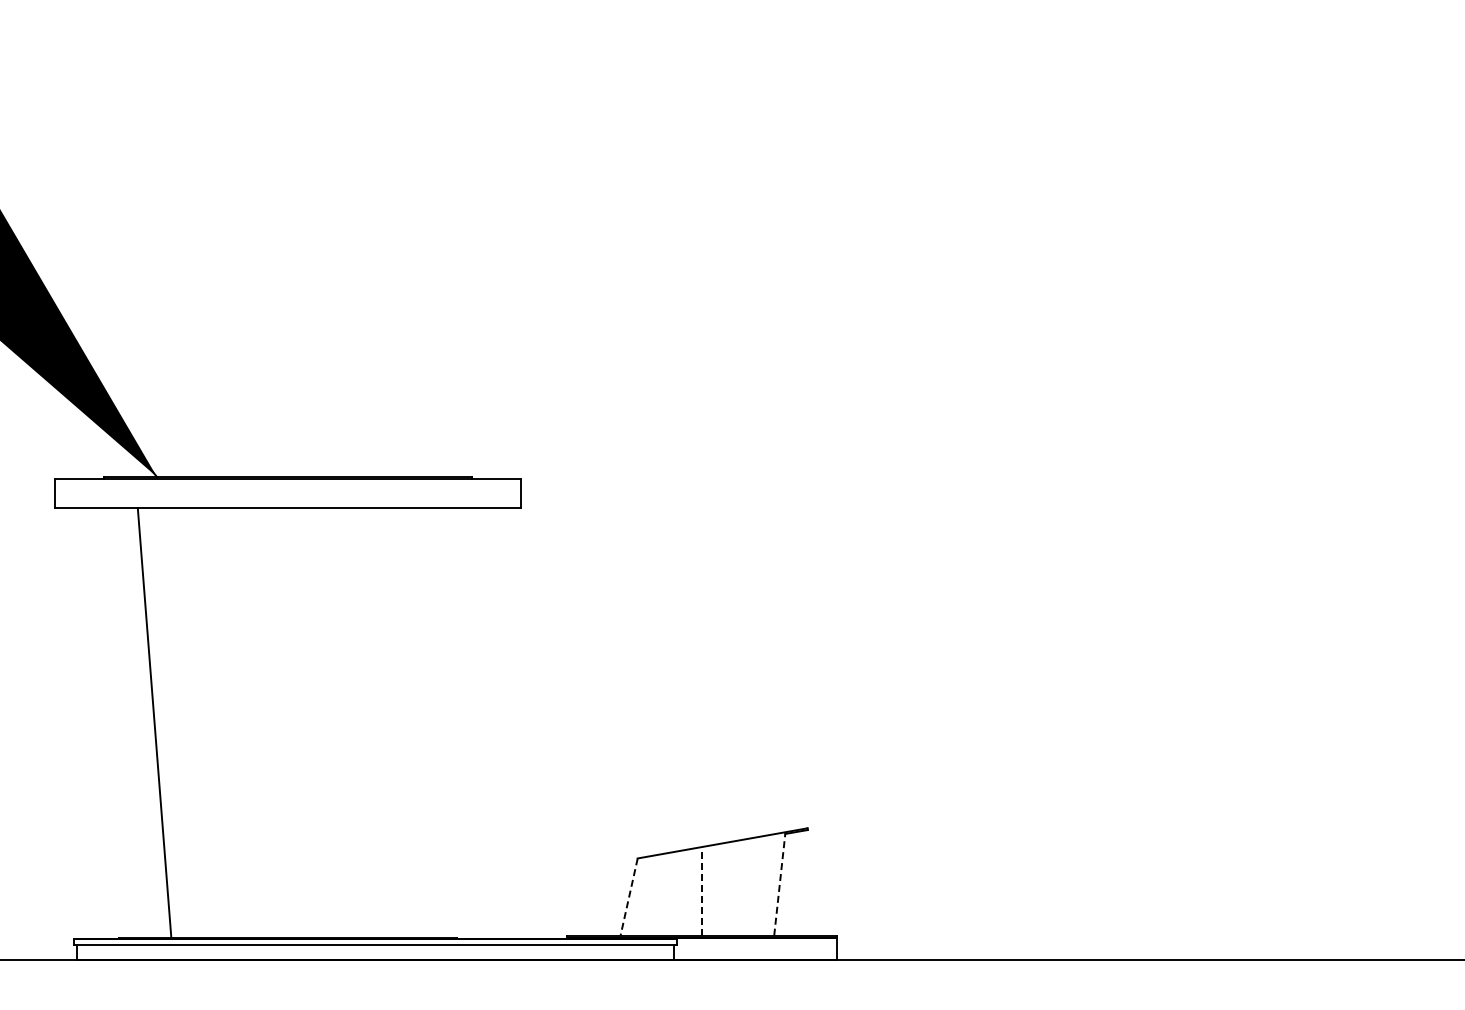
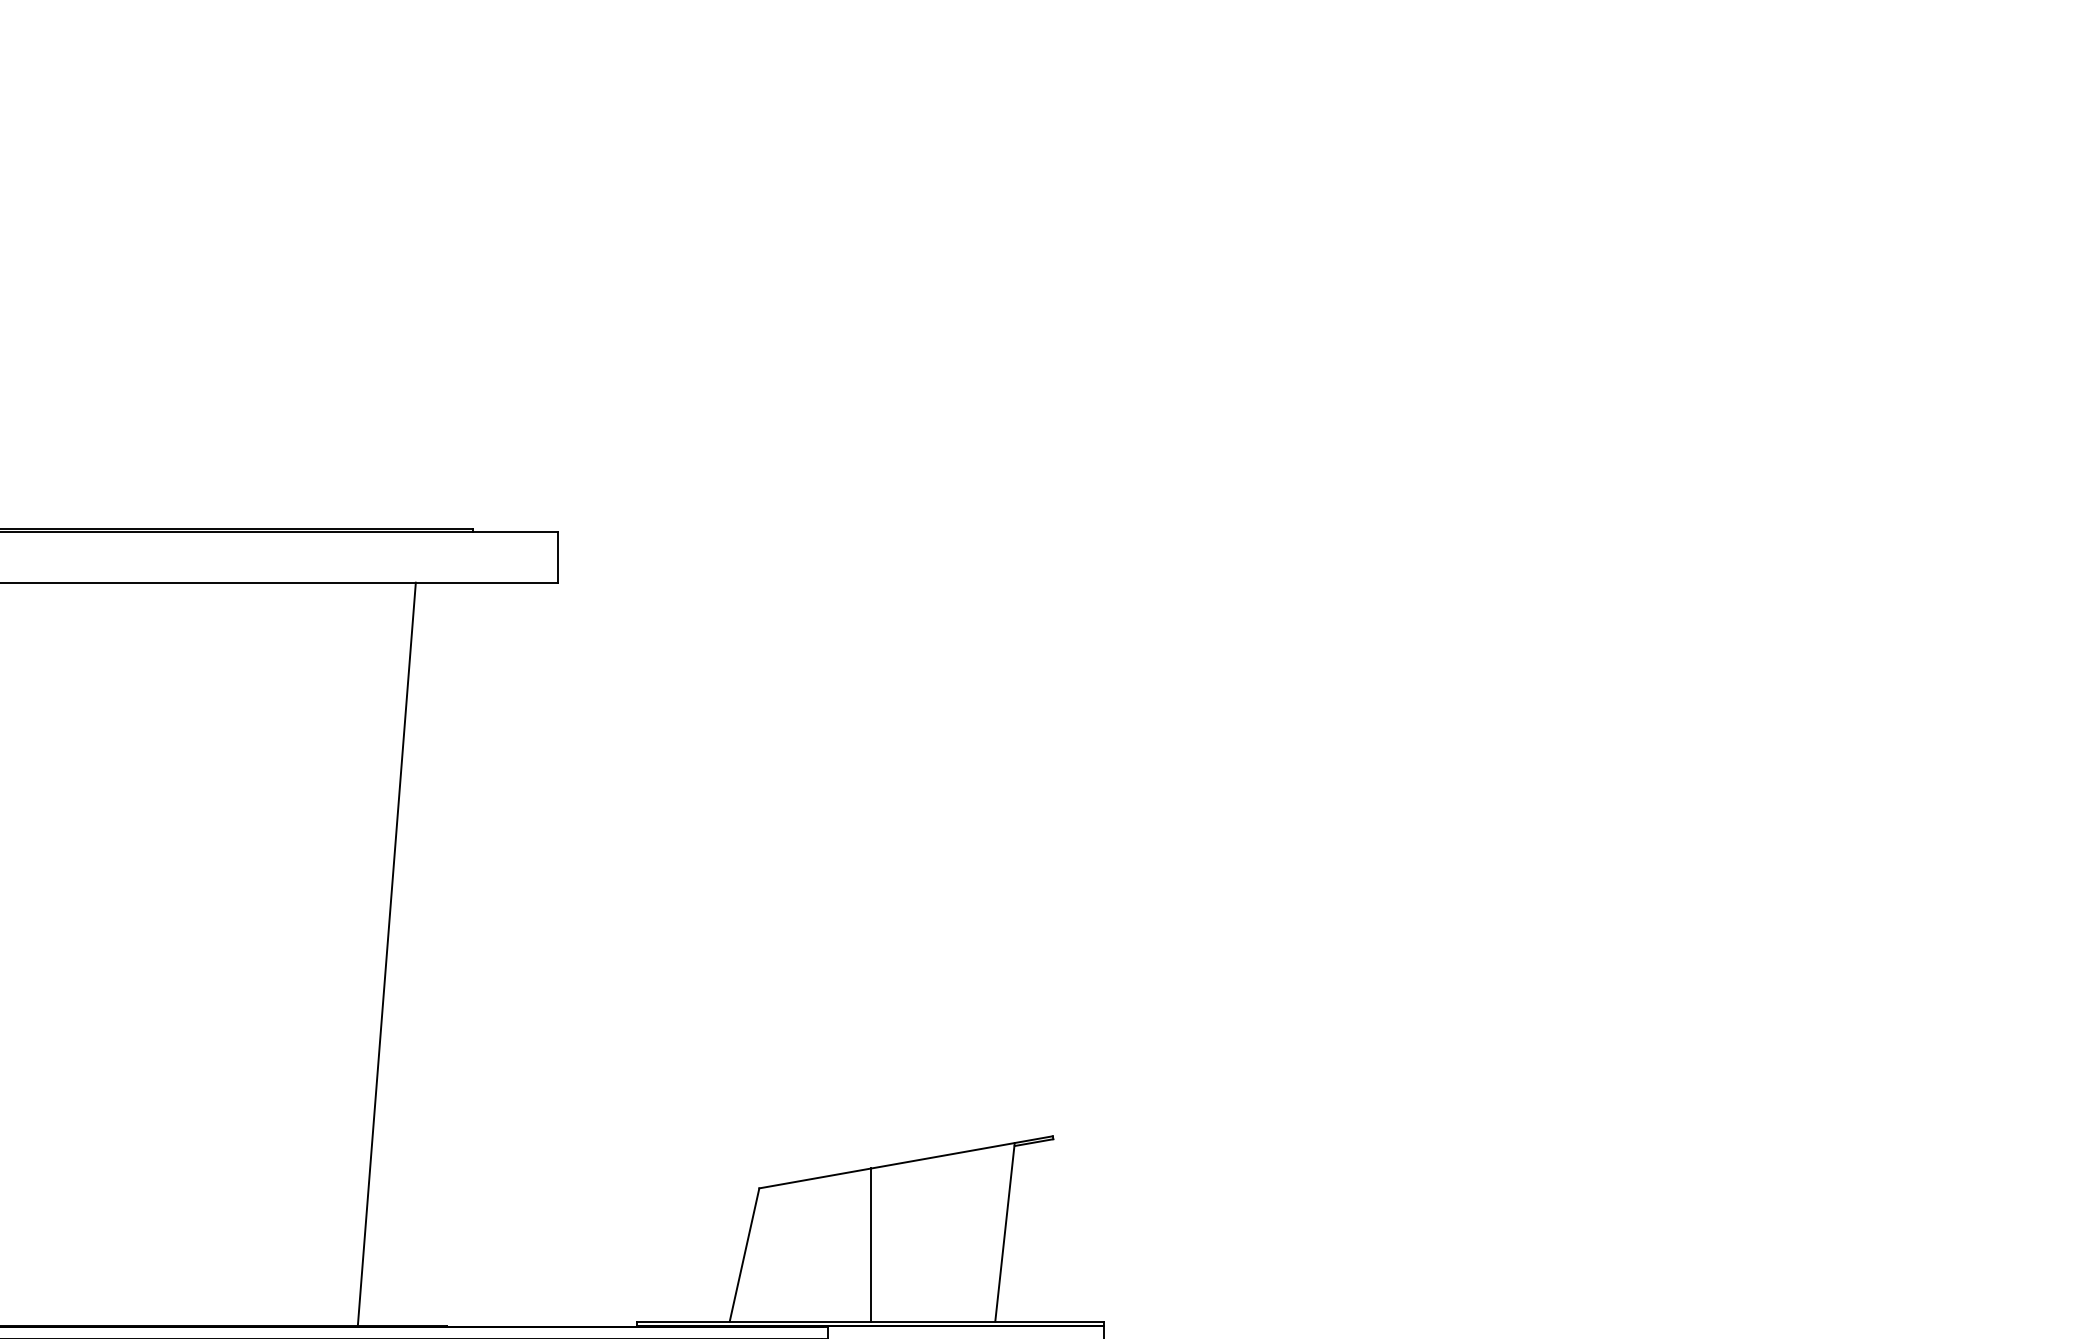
line: (421, 723) -> (385, 955), added
line: (779, 883) -> (1004, 1231), dashed -> solid
line: (702, 890) -> (871, 1243), dashed -> solid
line: (629, 897) -> (745, 1255), dashed -> solid

